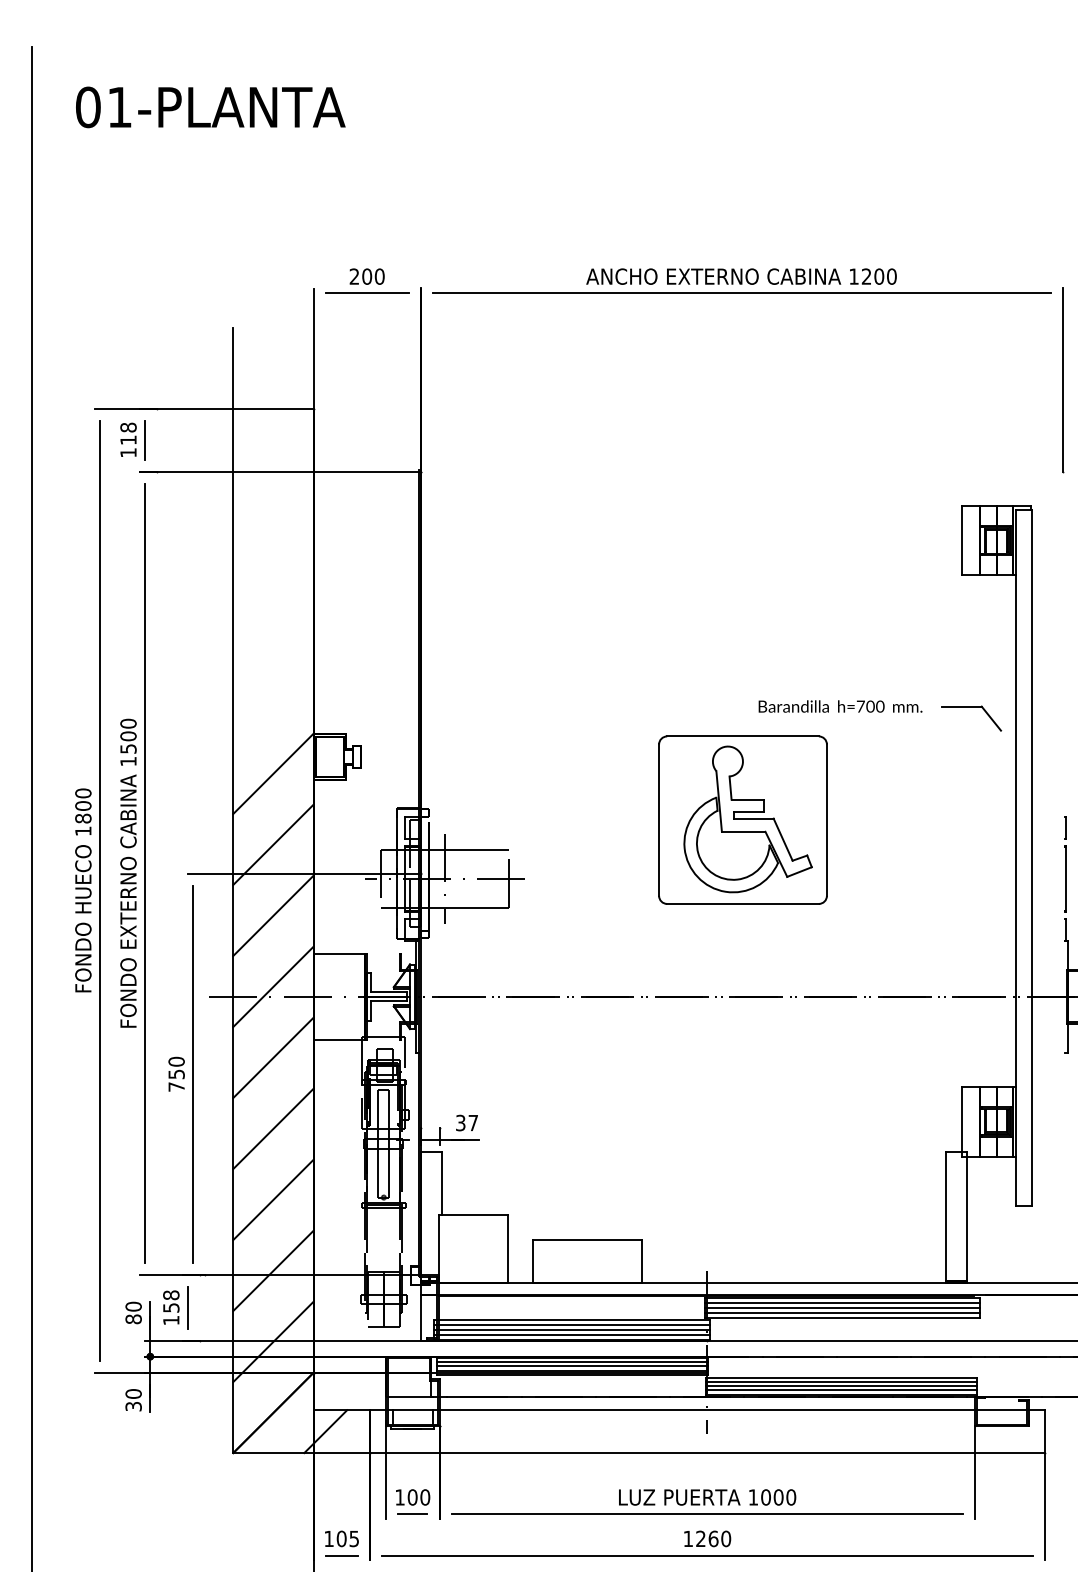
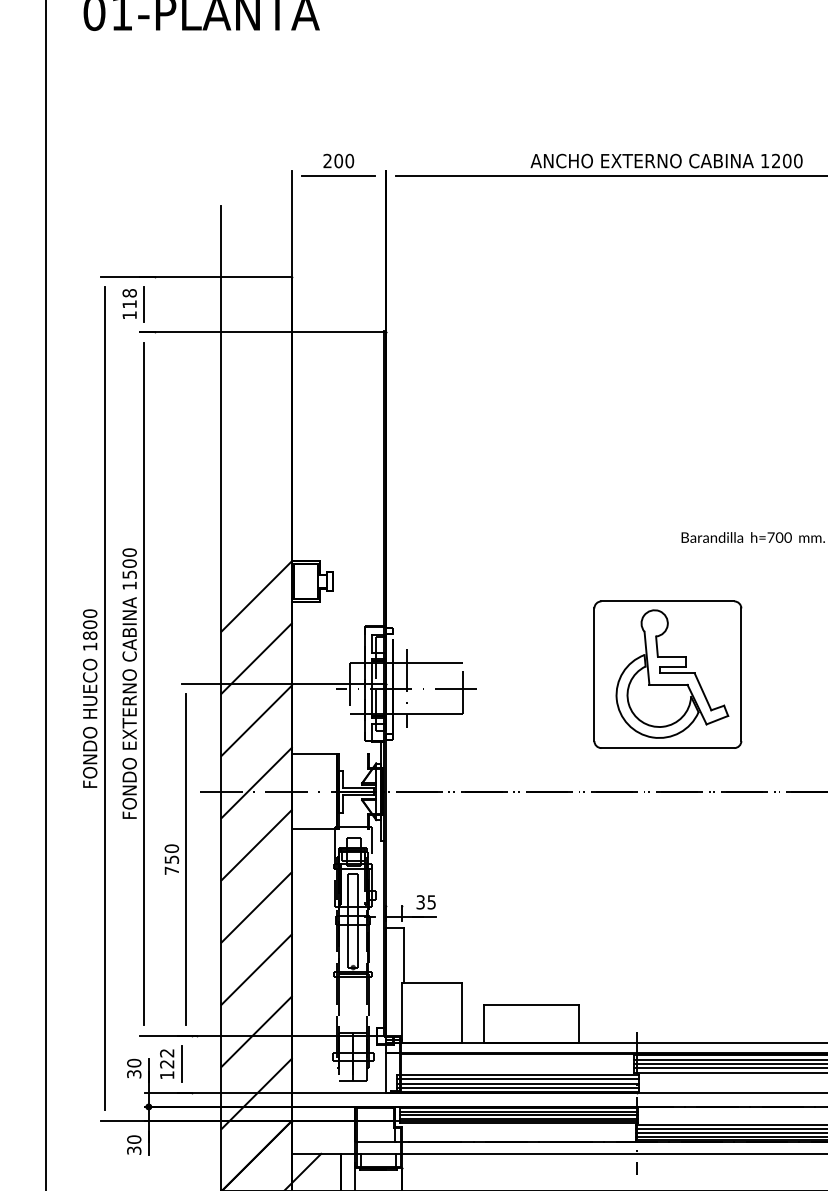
part: (742, 819) -> (667, 674), moved
text: (472, 1123) -> (430, 902), 37 -> 35
text: (171, 1301) -> (167, 1058), 158 -> 122
text: (133, 1319) -> (134, 1074), 80 -> 30

